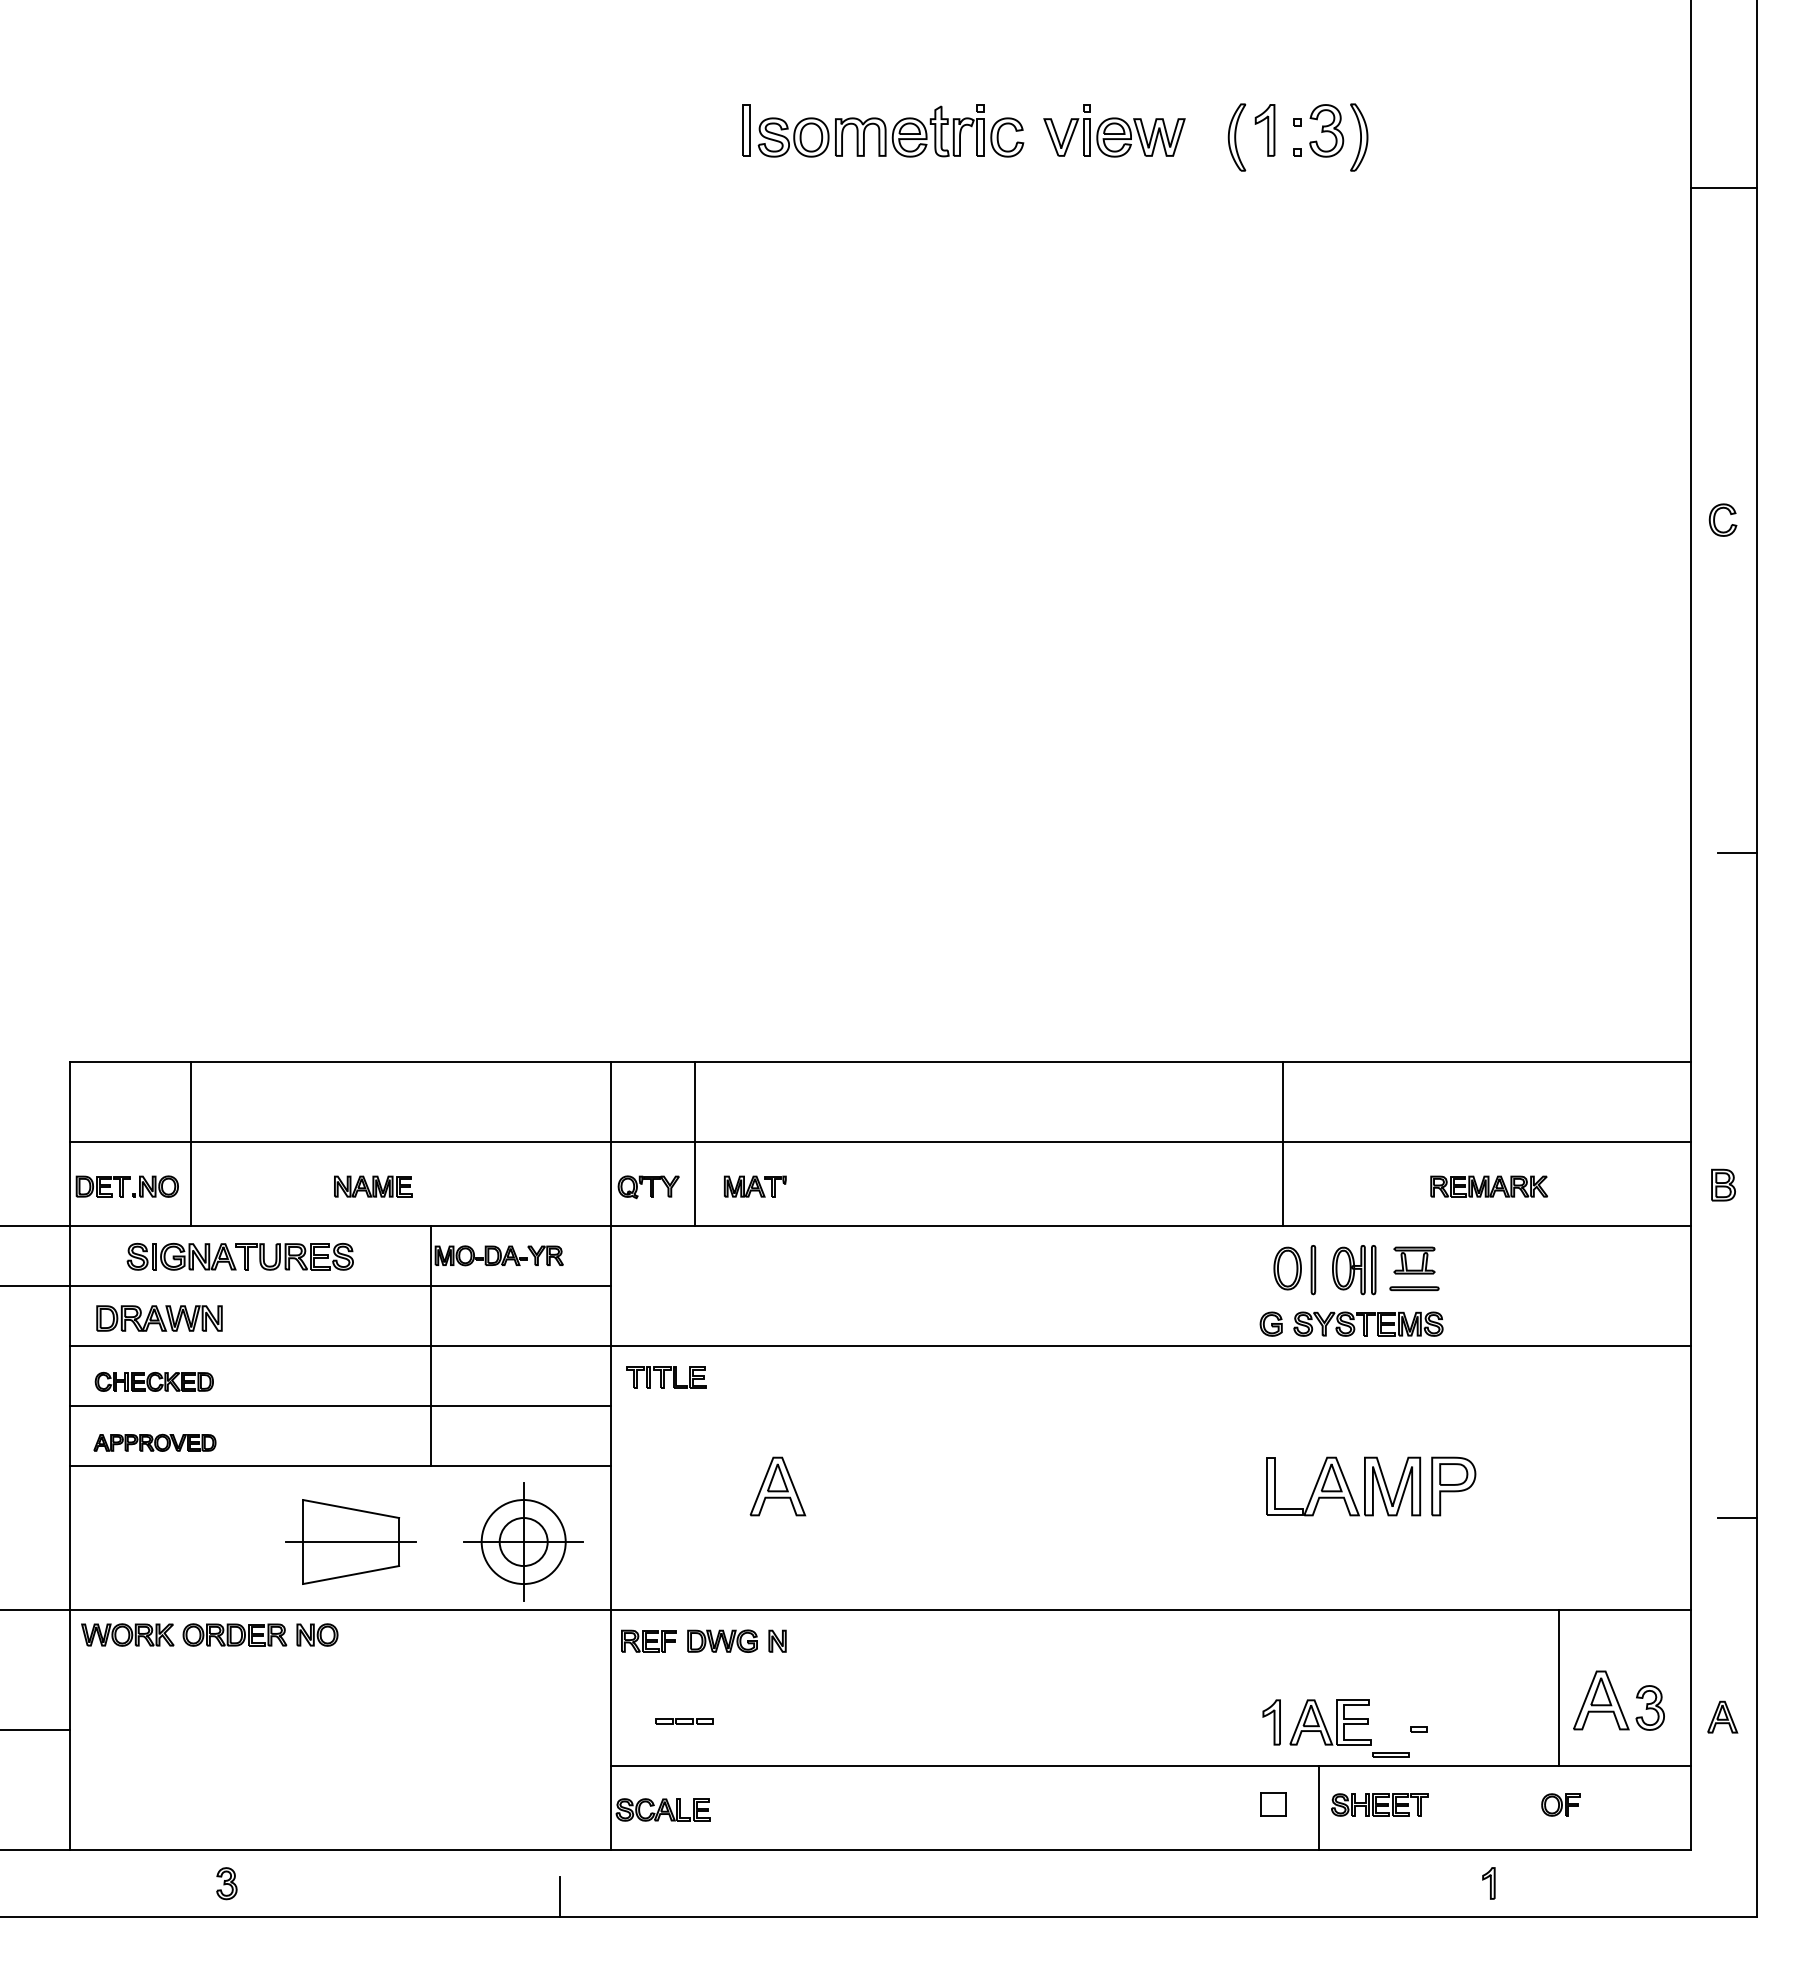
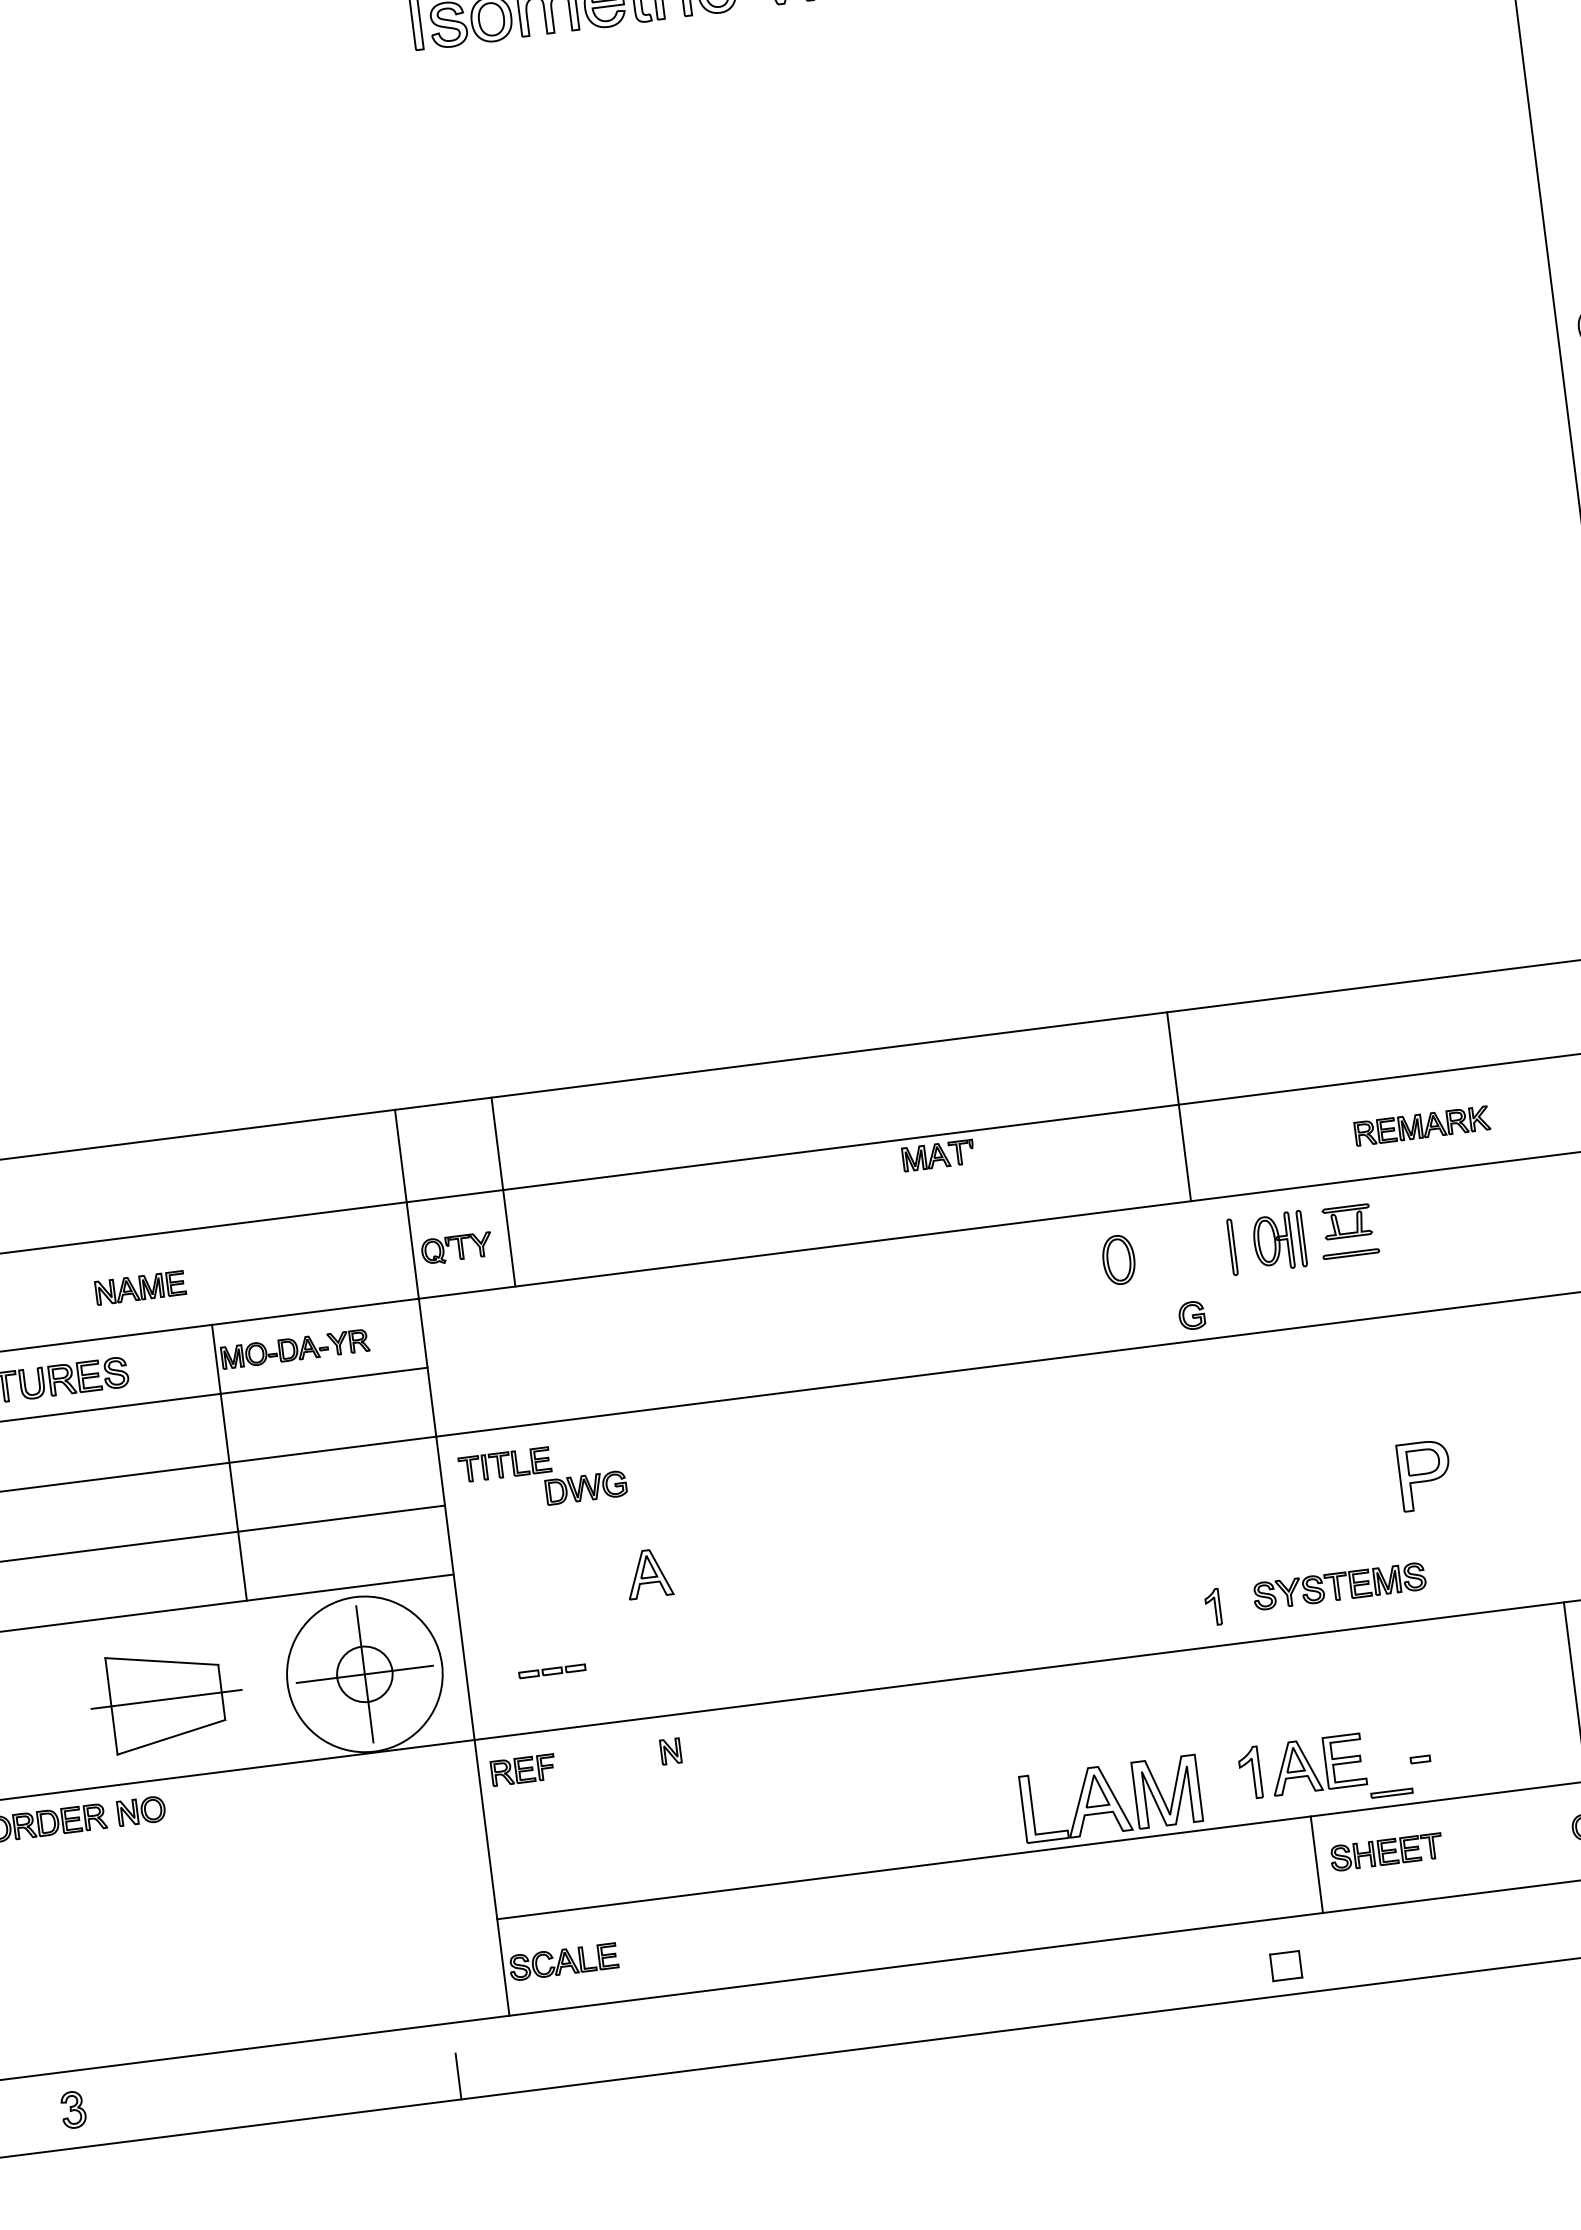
part: (754, 1186) -> (937, 1155), moved
part: (1287, 1268) -> (1118, 1259), moved
part: (1368, 1323) -> (1339, 1585), moved
part: (777, 1486) -> (648, 1573), size x0.7
part: (1343, 1486) -> (1110, 1798), moved
circle: (523, 1542) -> (364, 1674), size x1.6
part: (722, 1640) -> (586, 1487), moved
part: (684, 1721) -> (552, 1671), moved
part: (1273, 1804) -> (1286, 1965), moved
part: (1488, 1883) -> (1212, 1607), moved

